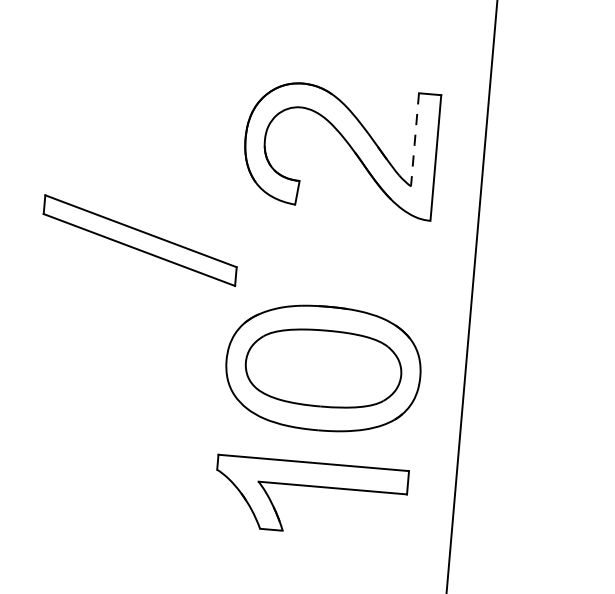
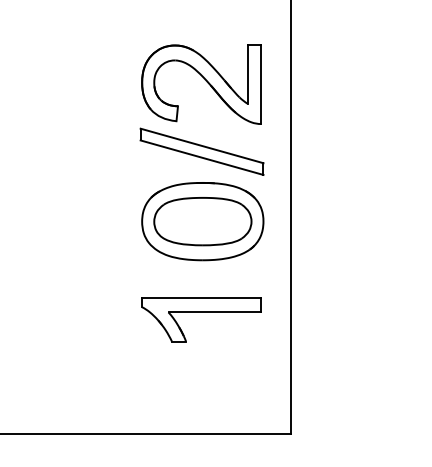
line: (414, 141) -> (247, 75), dashed -> solid
part: (139, 240) -> (201, 151), moved
part: (311, 486) -> (201, 312), moved

